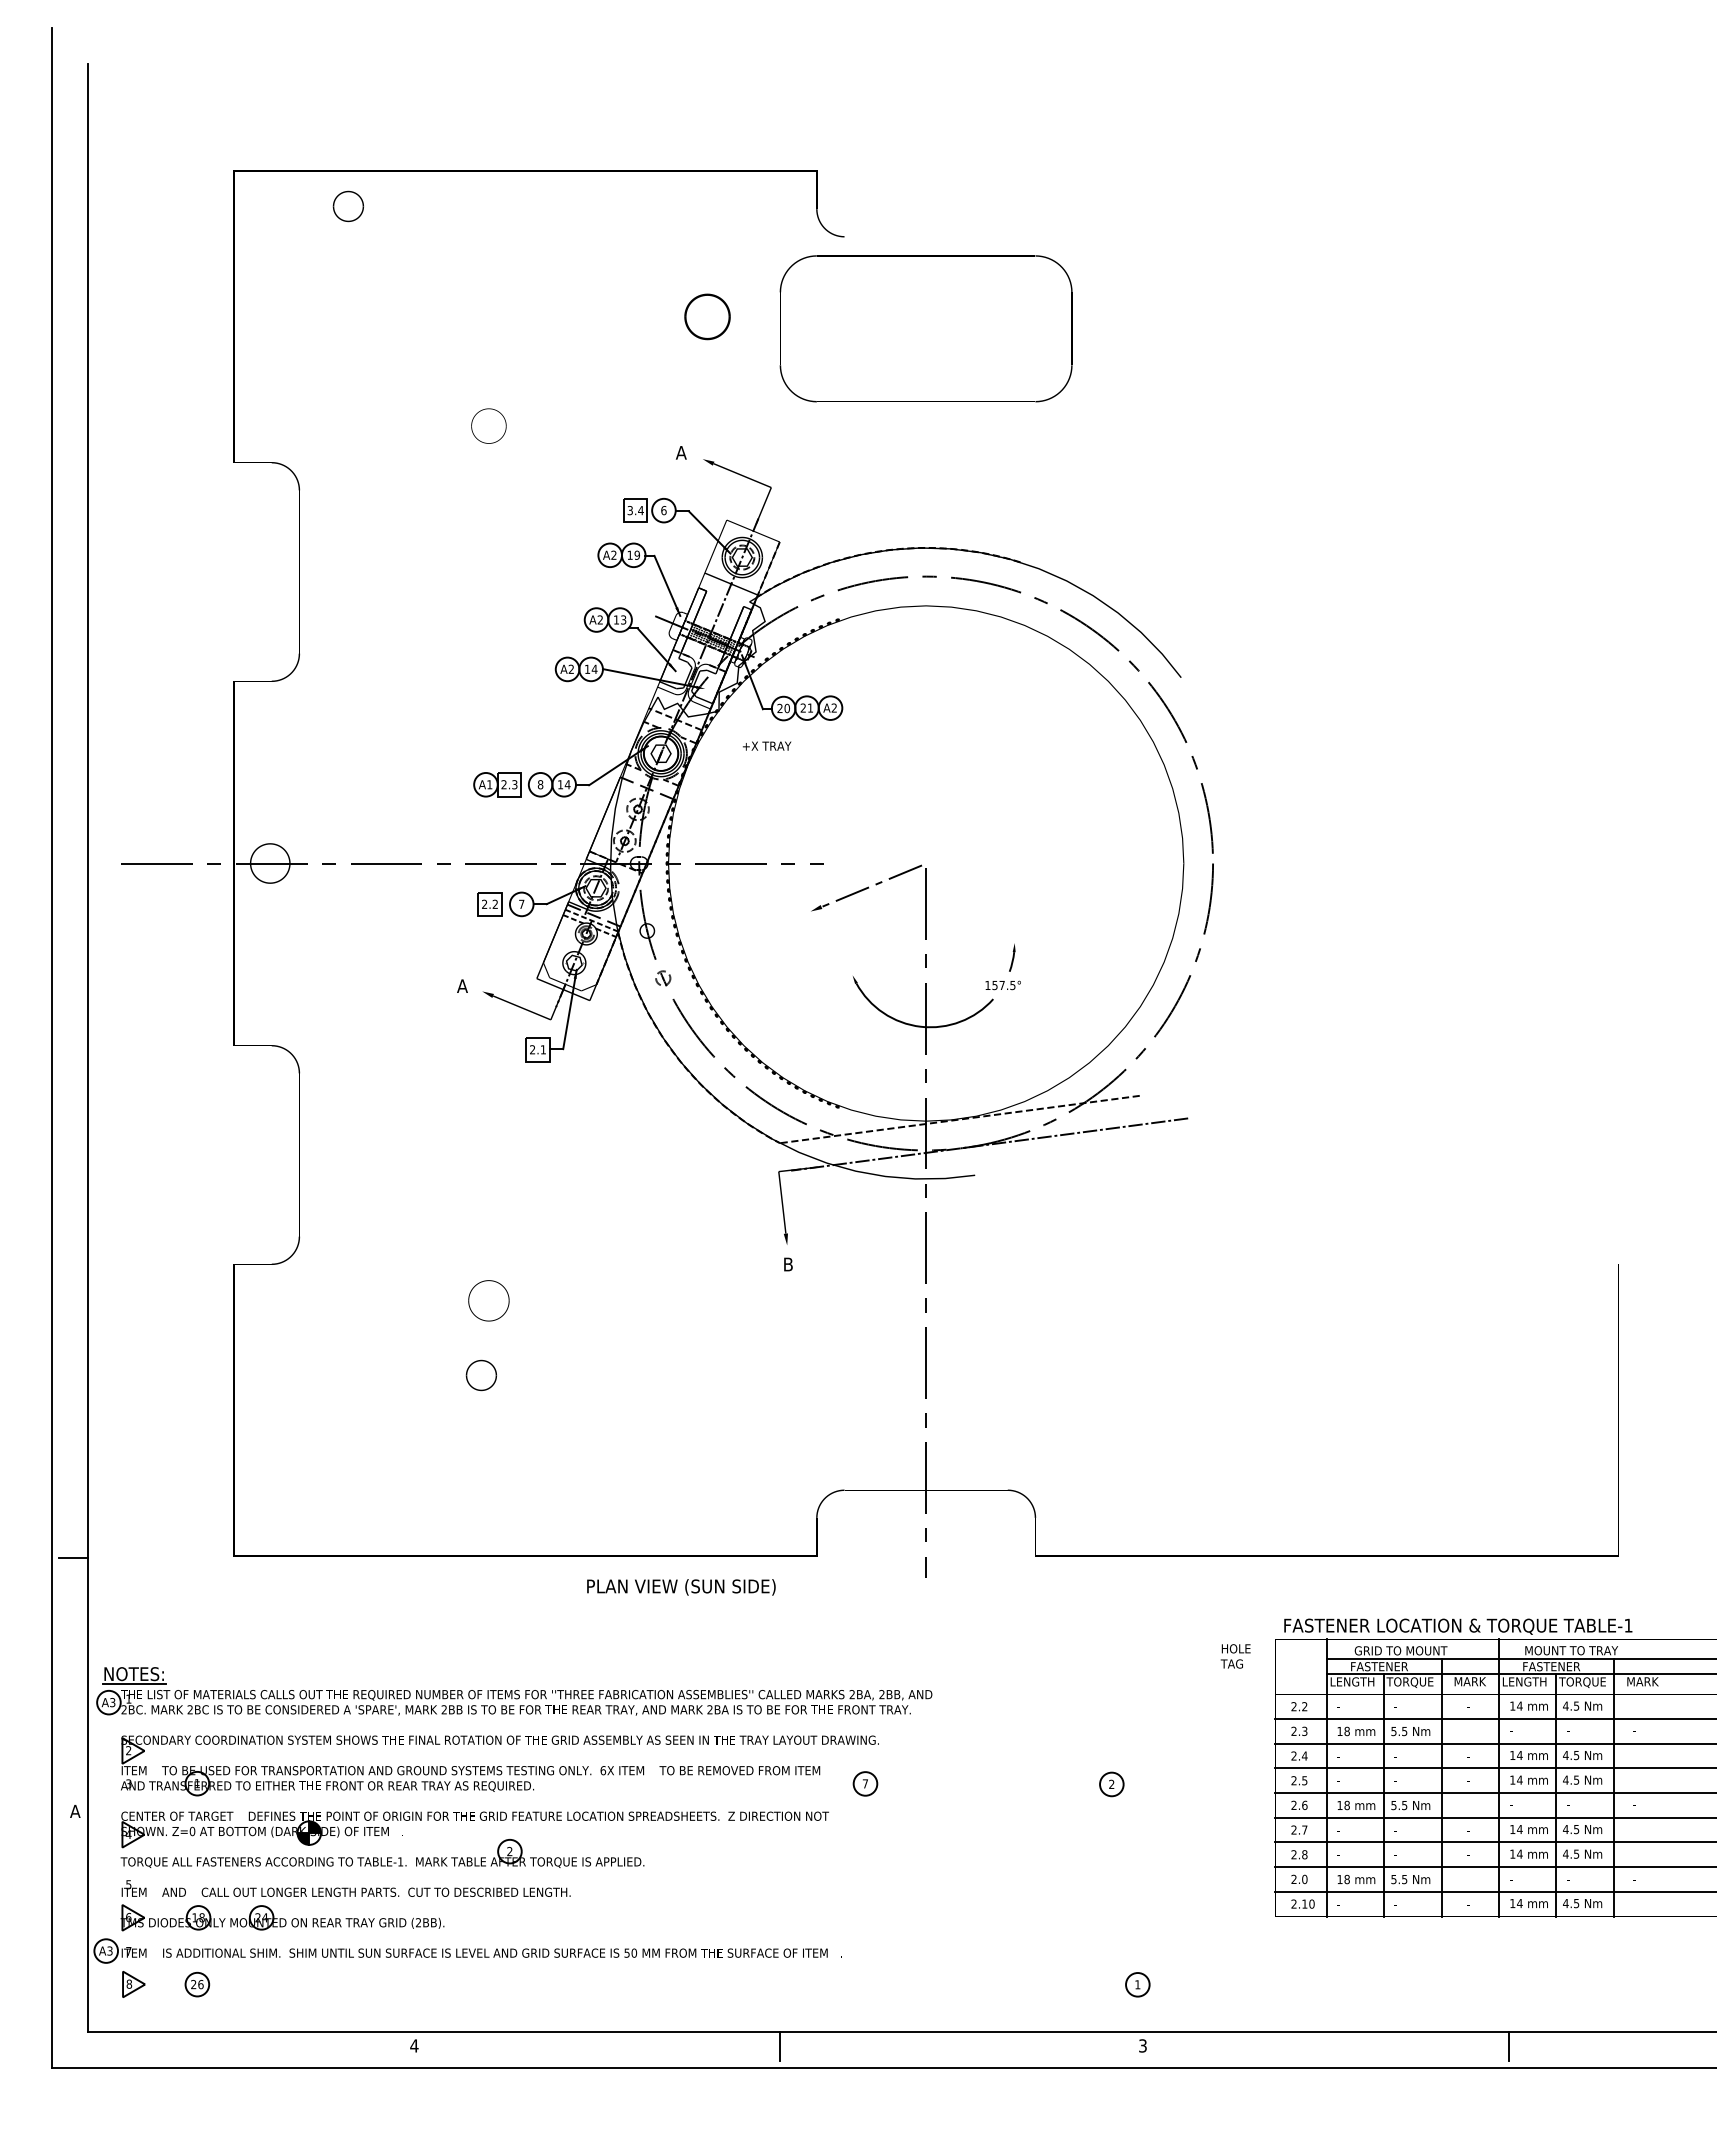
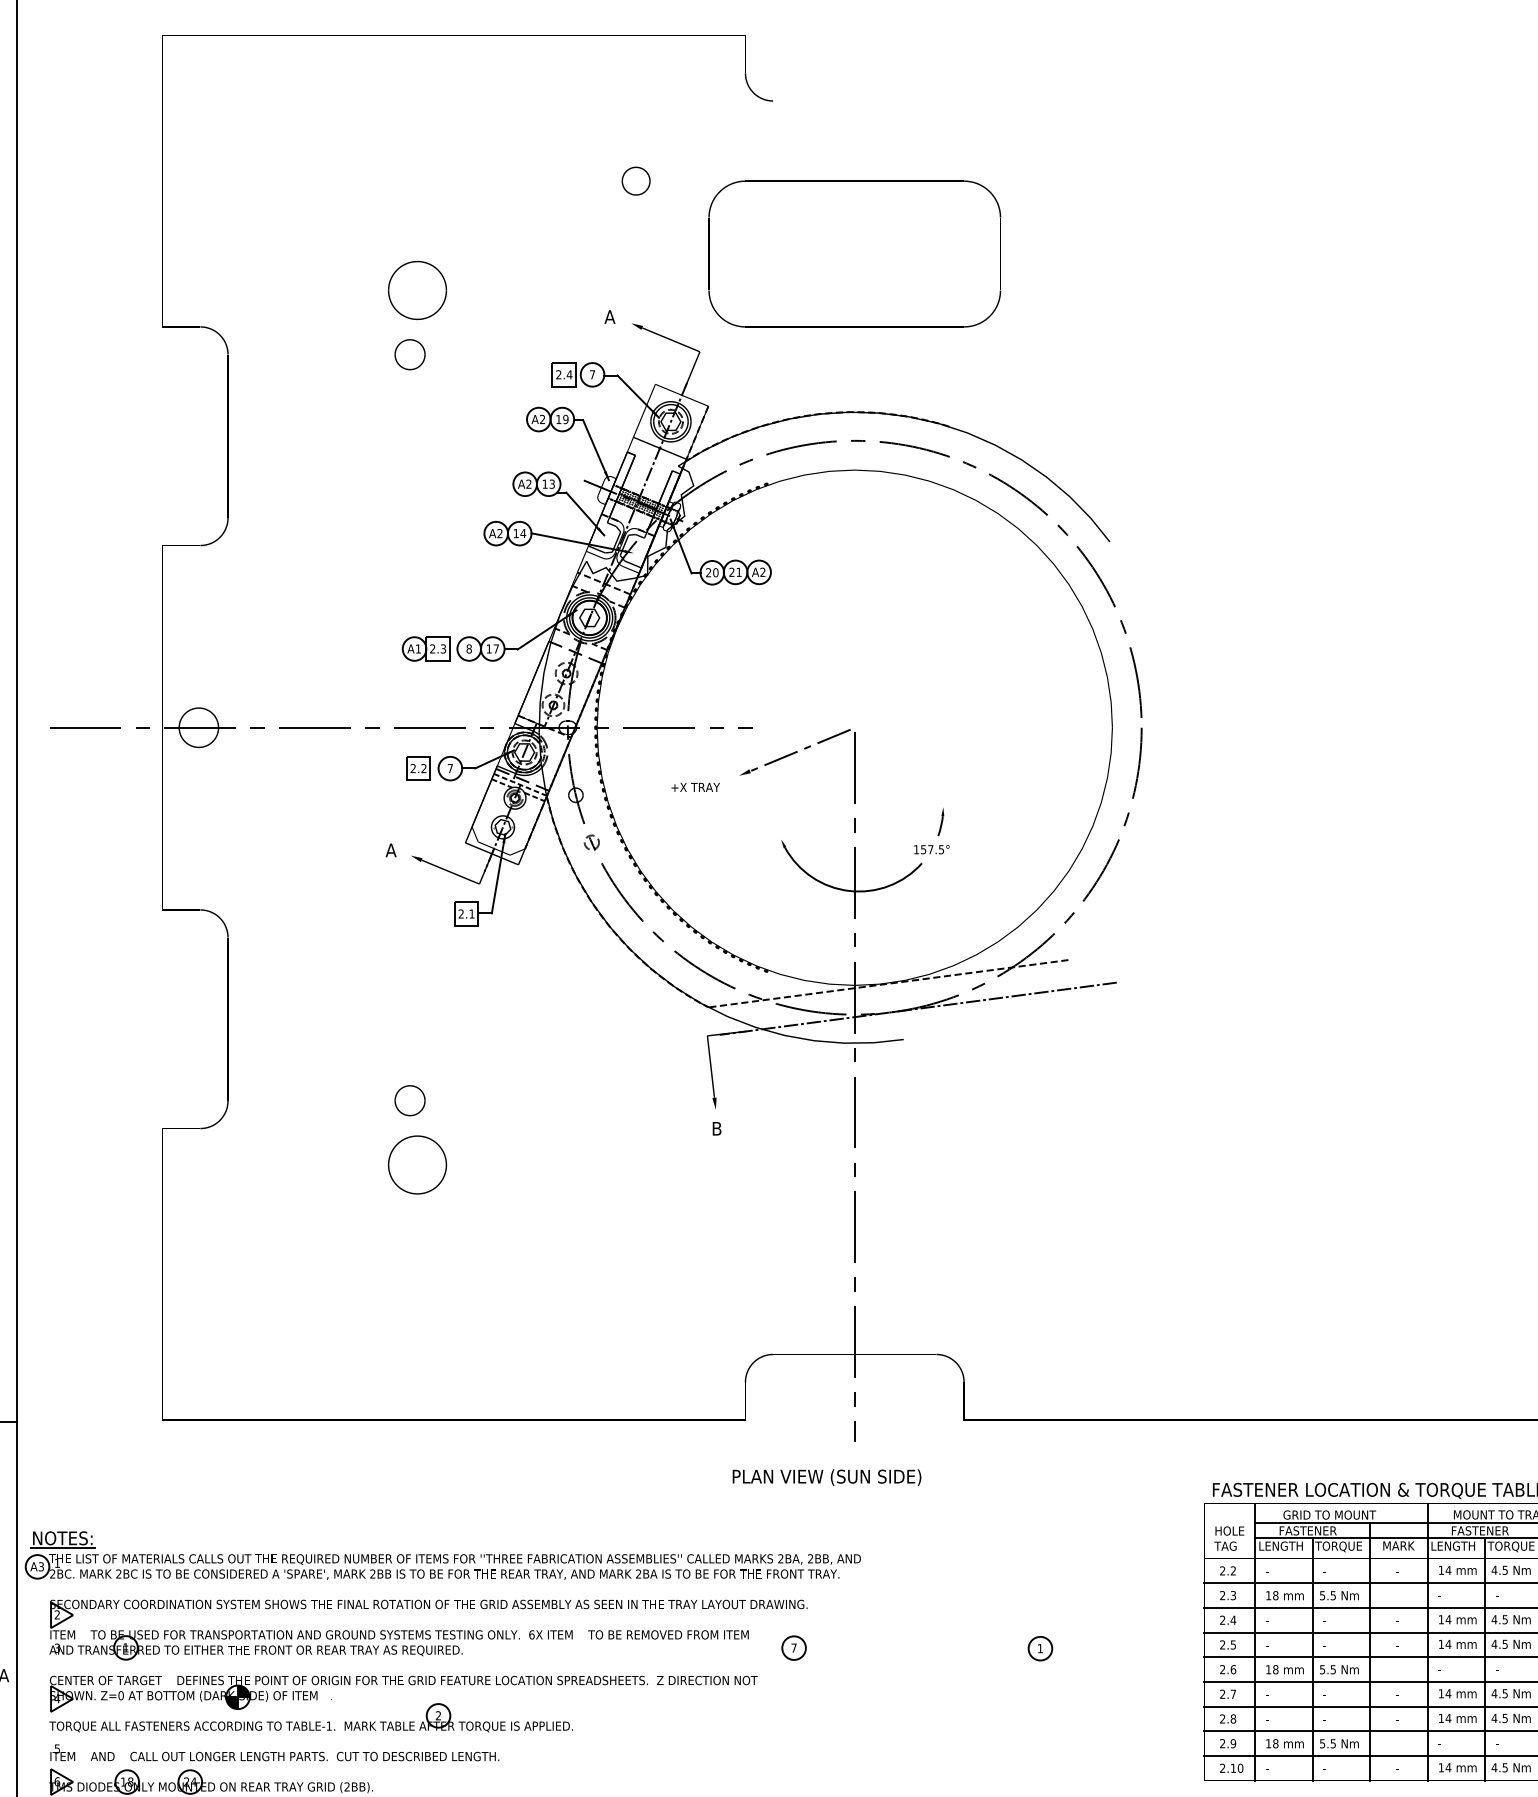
part: (347, 206) -> (409, 354), moved
part: (707, 316) -> (636, 180), size x0.62
part: (925, 328) -> (854, 253), moved
part: (488, 425) -> (417, 289), size x1.67
text: (629, 510) -> (558, 374), 3.4 -> 2.4
text: (663, 510) -> (592, 374), 6 -> 7
text: (767, 745) -> (696, 786), moved
text: (567, 784) -> (496, 648), 14 -> 17
part: (488, 1300) -> (417, 1164), size x1.43
part: (480, 1375) -> (409, 1100), moved
text: (681, 1587) -> (827, 1477), moved
text: (1235, 1656) -> (1229, 1538), moved
text: (1111, 1783) -> (1040, 1647), 2 -> 1
text: (1304, 1879) -> (1233, 1743), 2.0 -> 2.9

